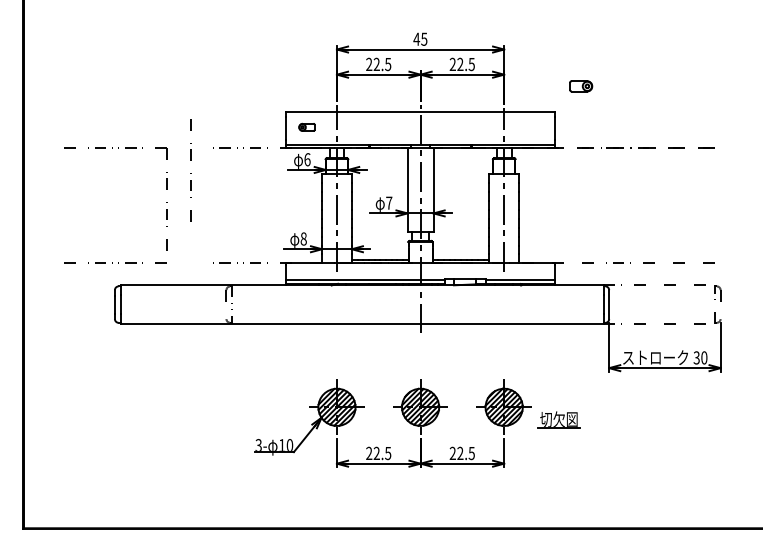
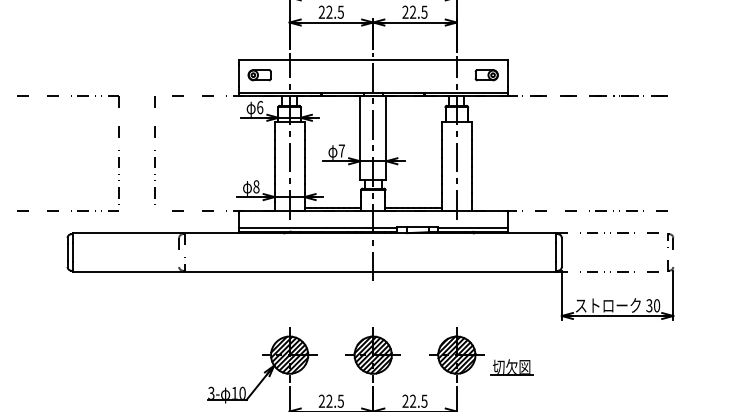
part: (581, 86) -> (487, 75), moved
part: (306, 127) -> (259, 75), size x1.43
line: (190, 173) -> (154, 150), moved

